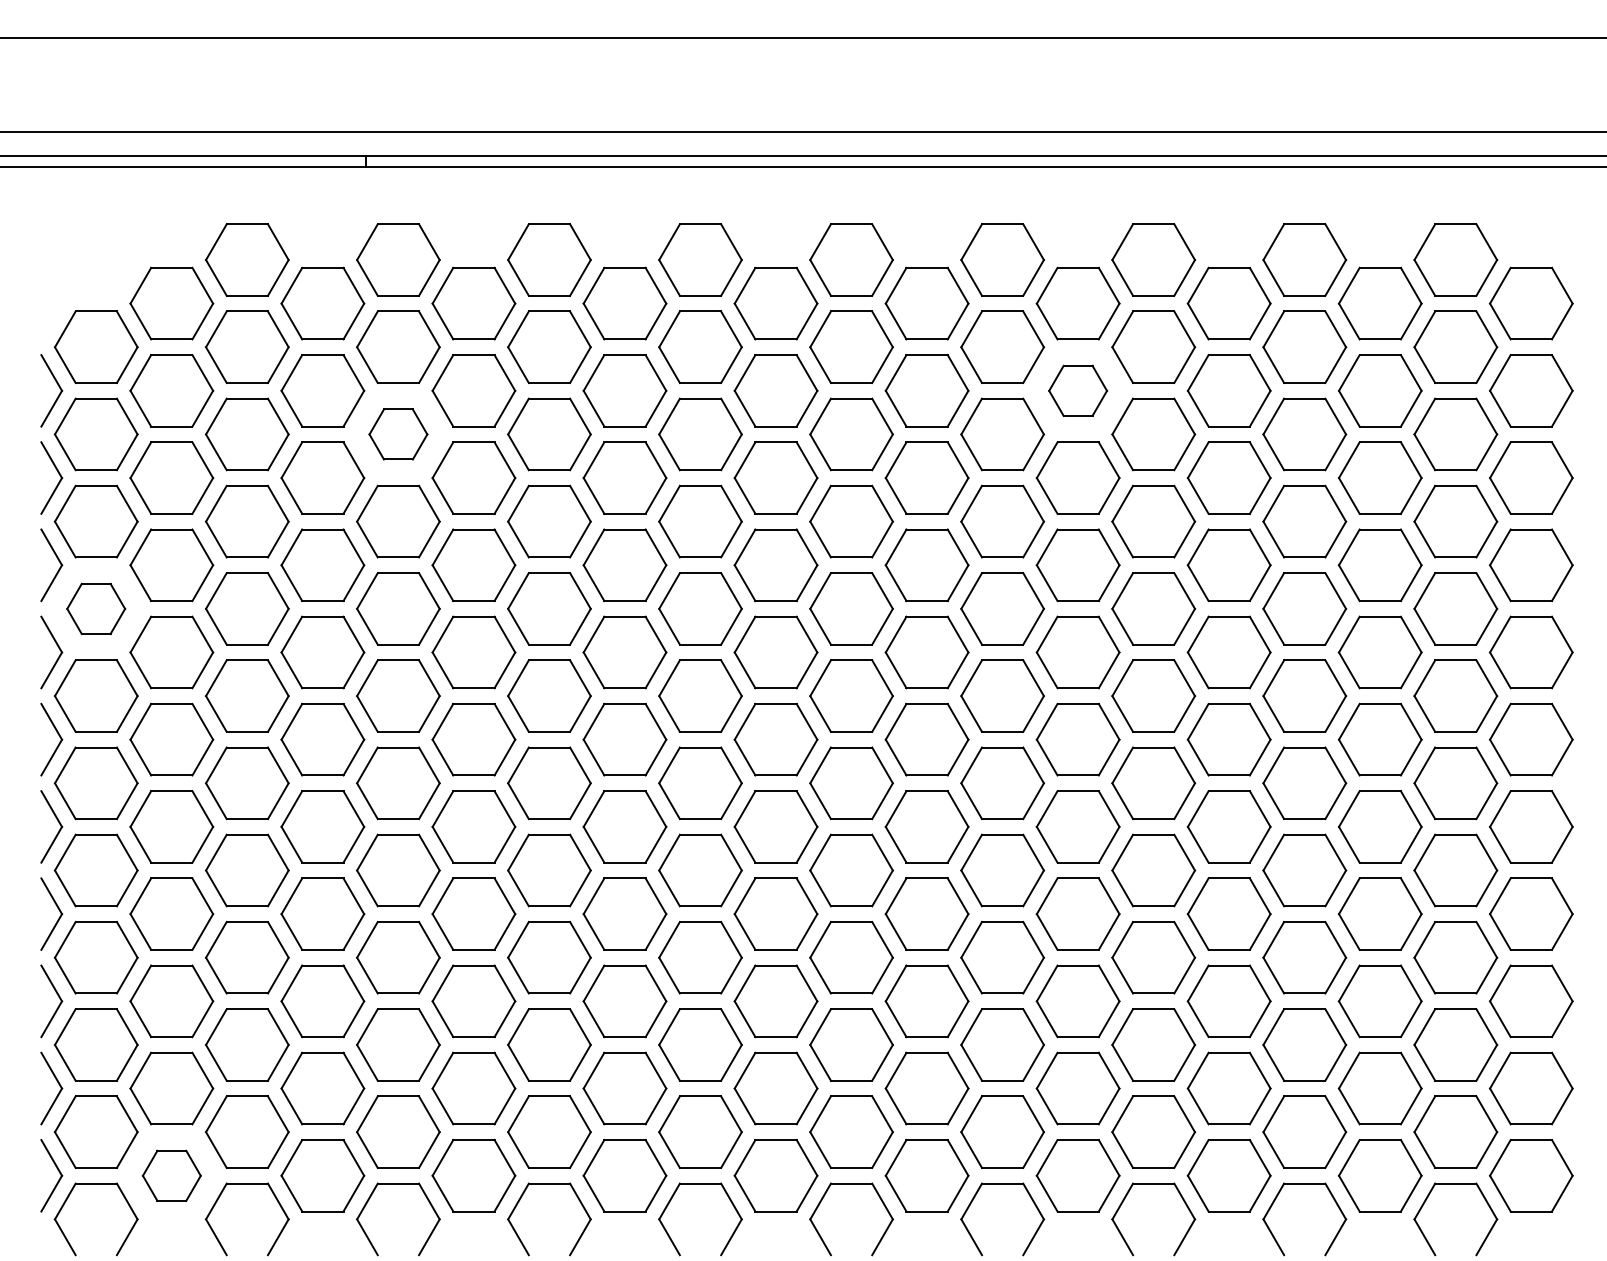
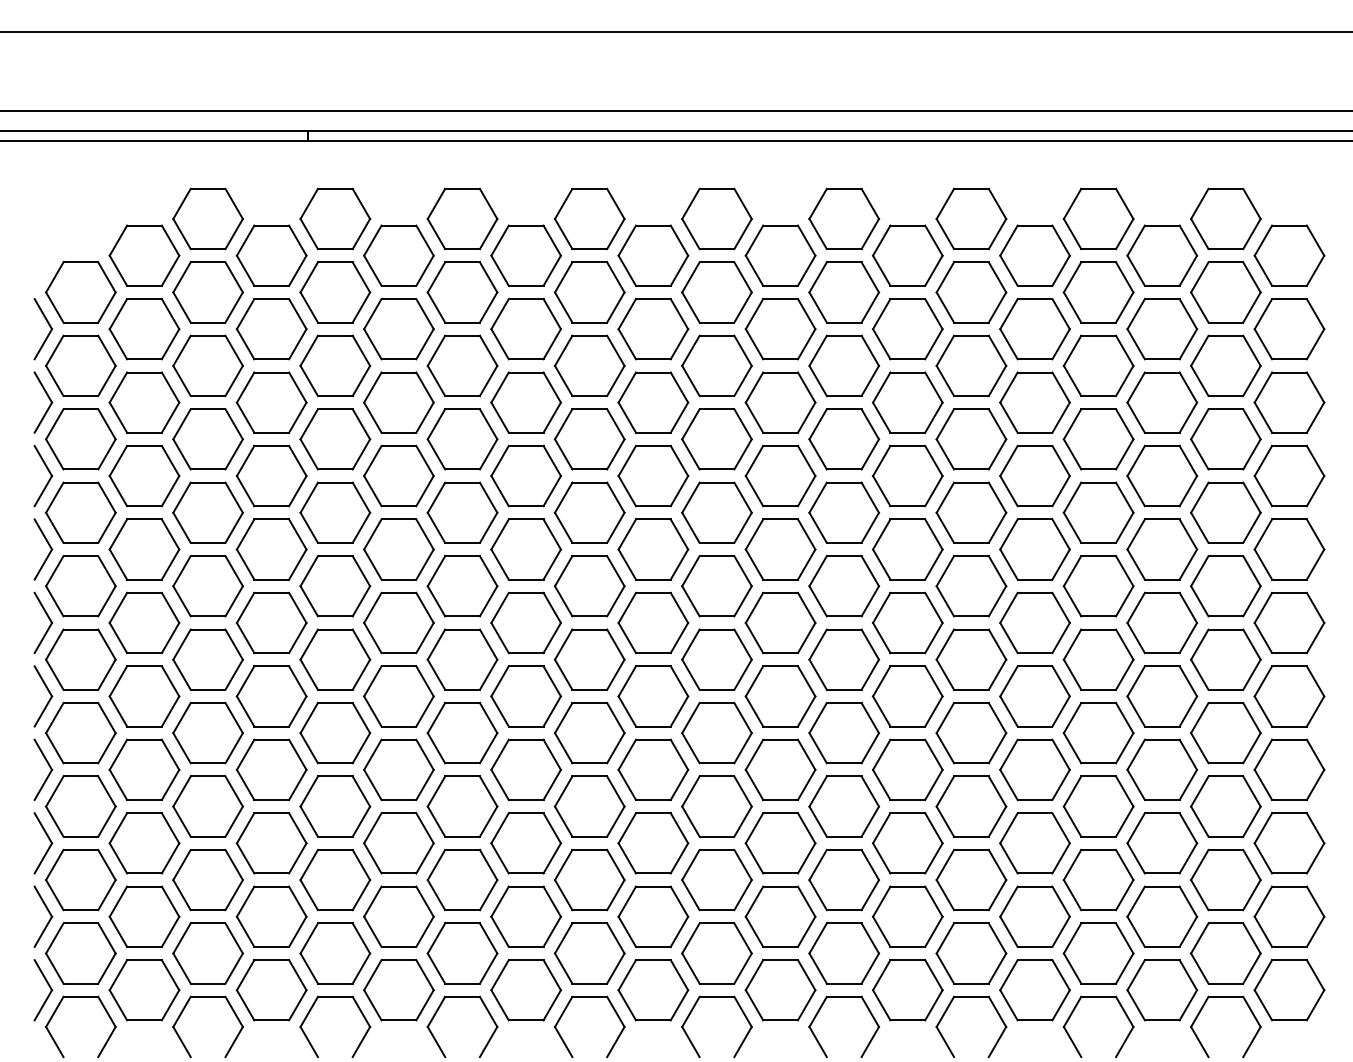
part: (1077, 390) -> (907, 328), size x1.43
part: (398, 434) -> (335, 365), size x1.43
part: (95, 608) -> (80, 512), size x1.43
part: (171, 1175) -> (144, 989), size x1.43

